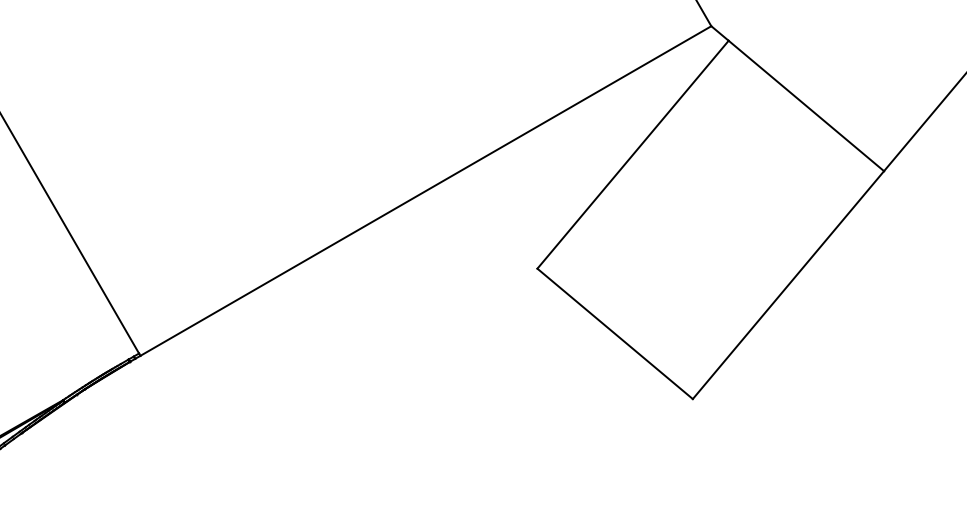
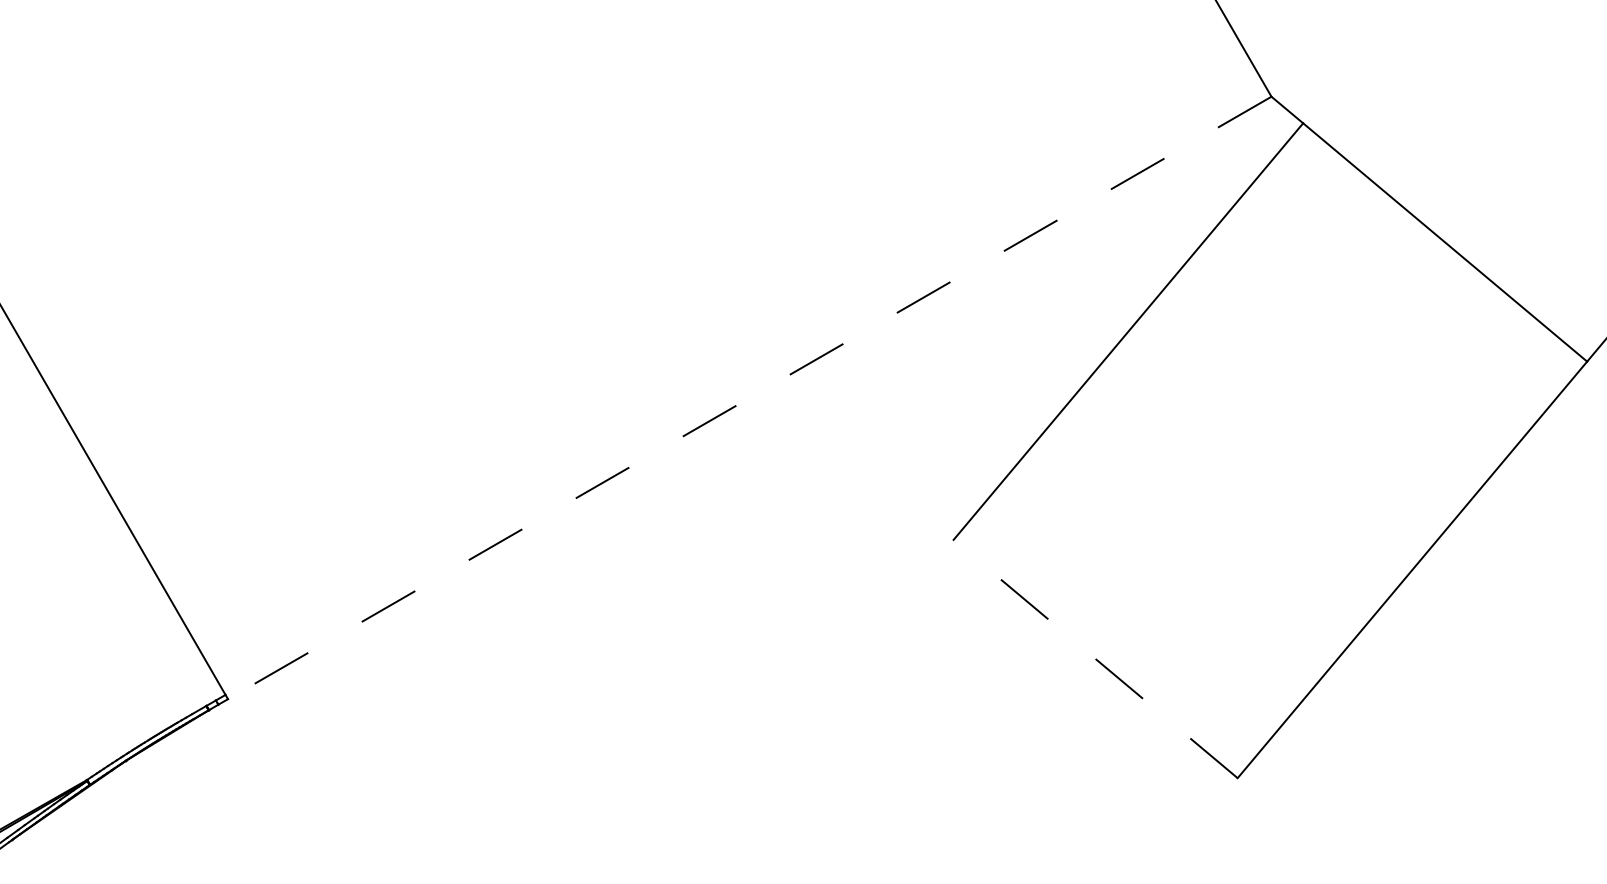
line: (425, 191) -> (749, 398), solid -> dashed
line: (614, 333) -> (1094, 658), solid -> dashed

